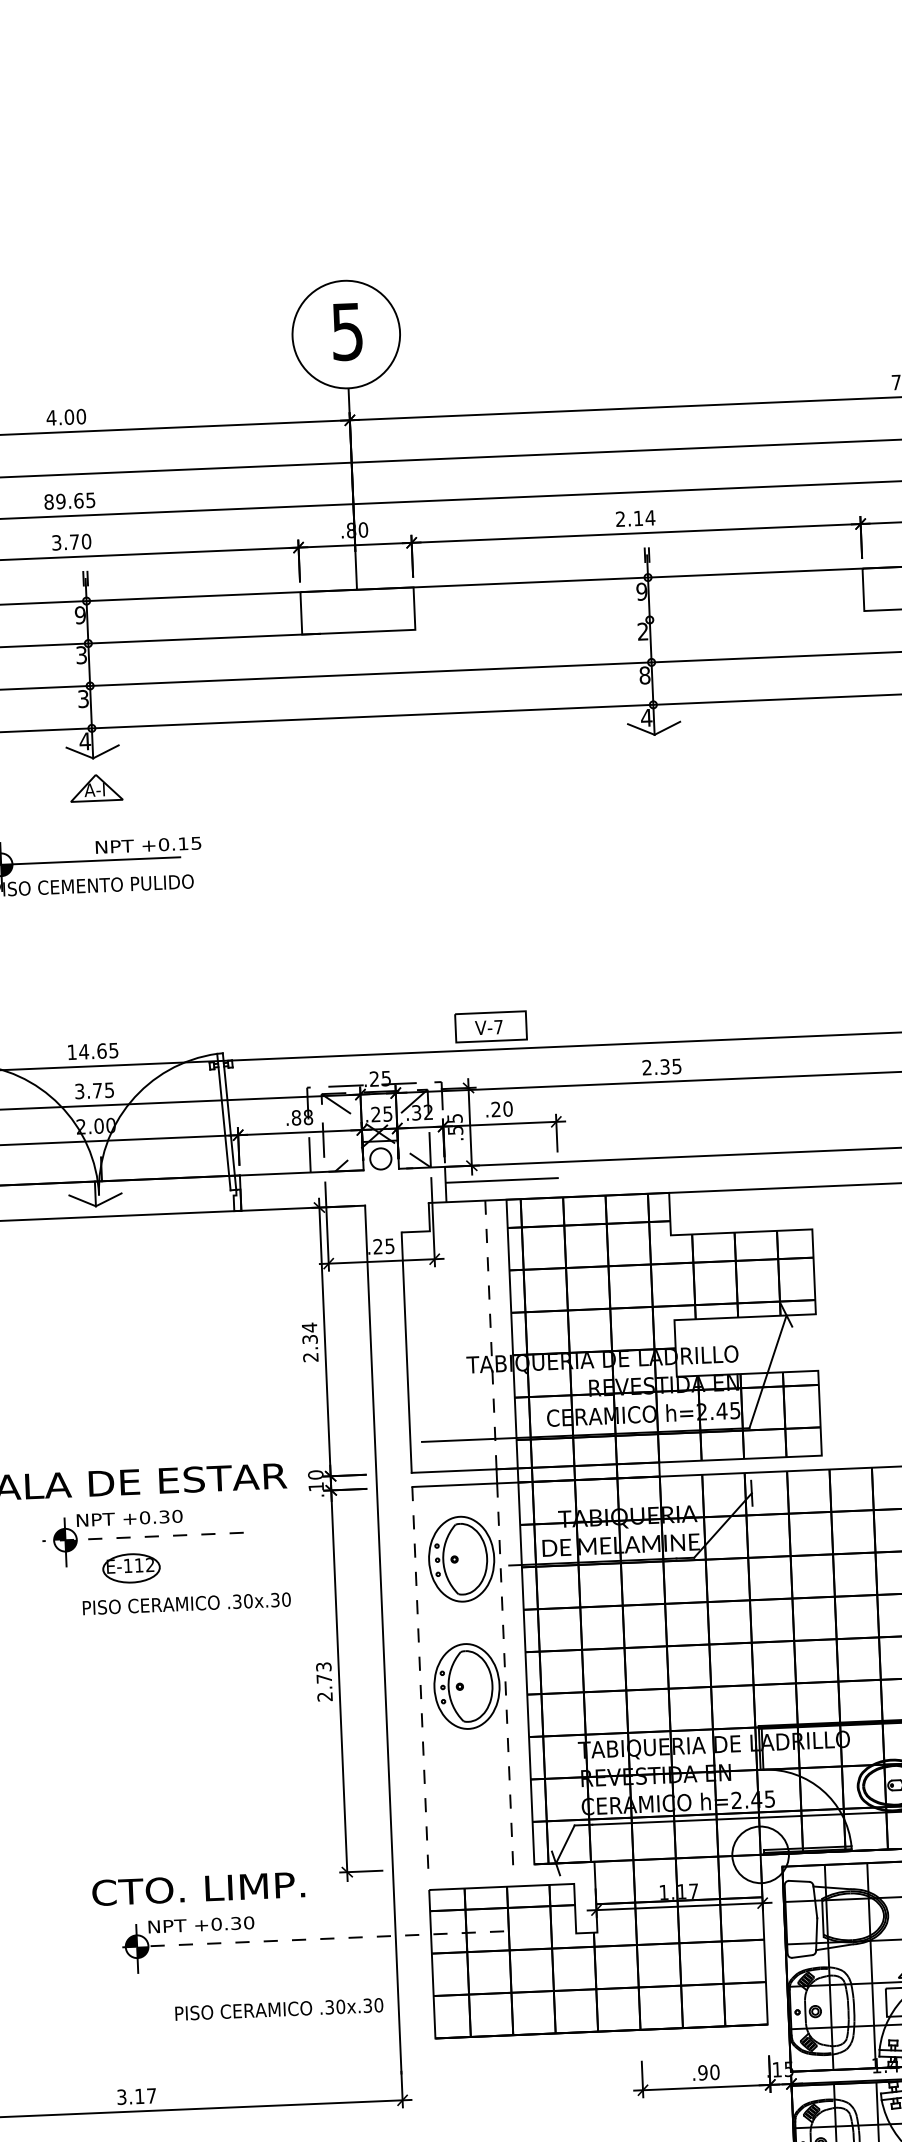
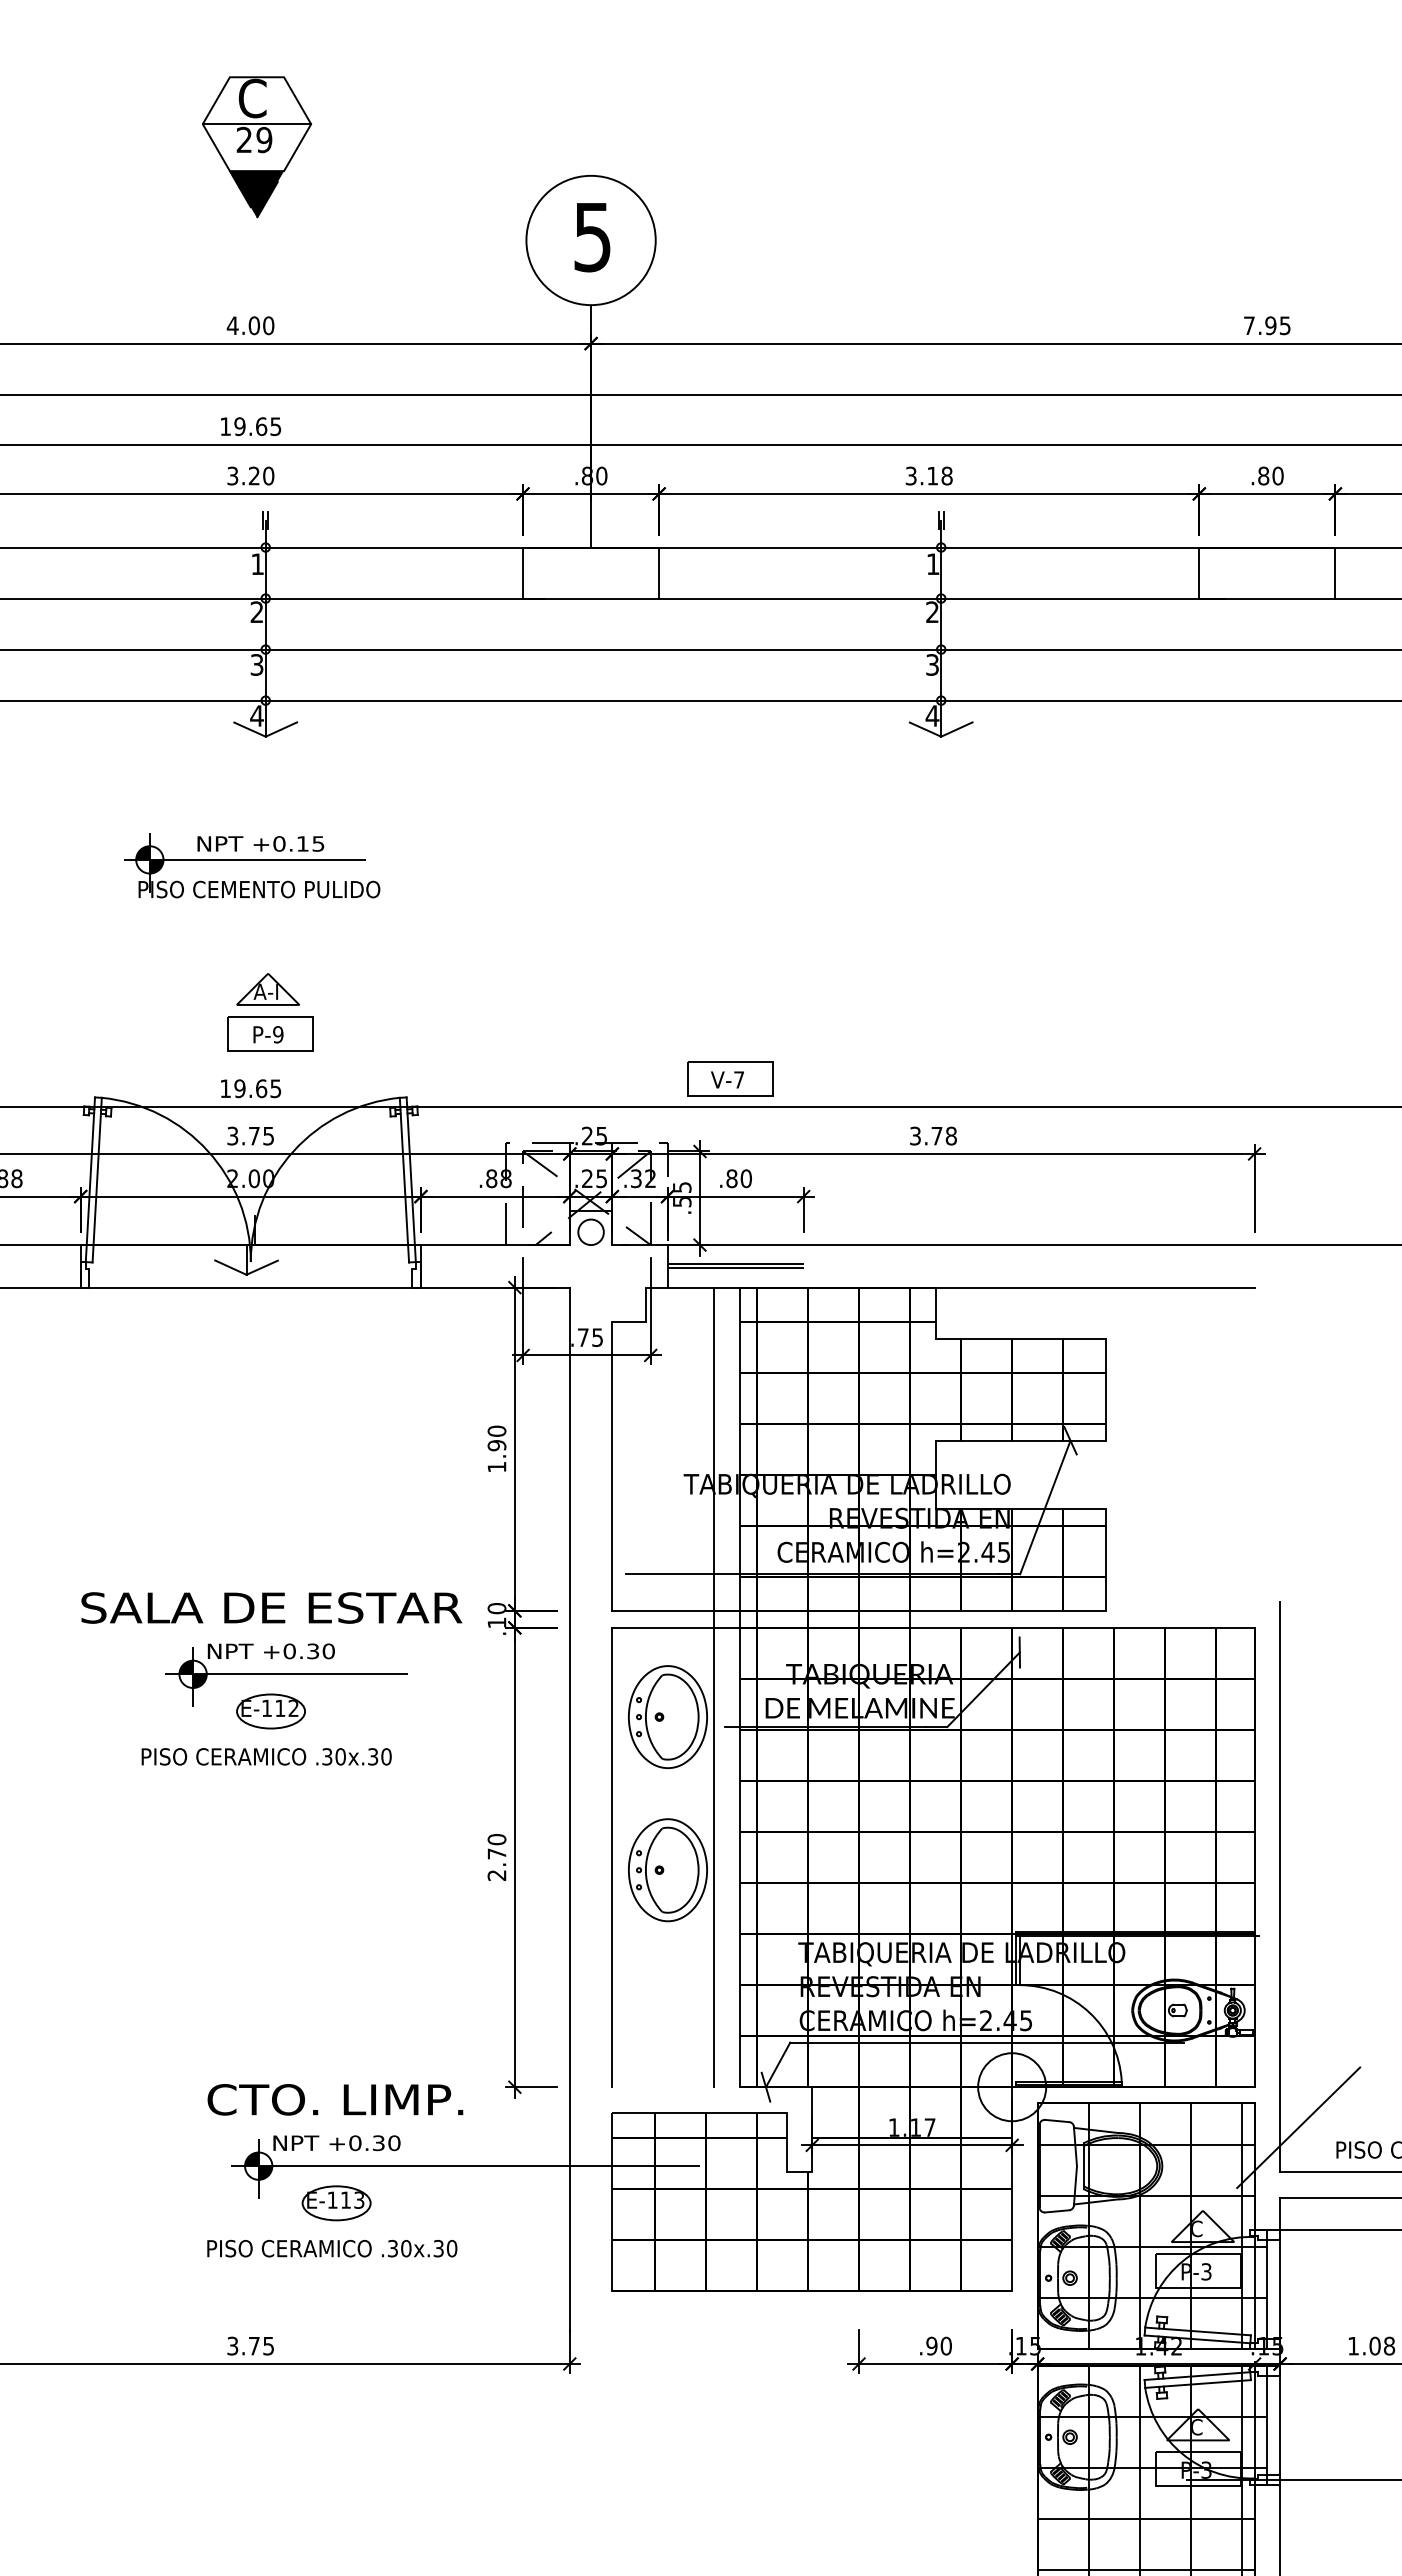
part: (64, 268) -> (256, 147), added
text: (48, 501) -> (225, 426), 89.65 -> 19.65
text: (634, 518) -> (928, 475), 2.14 -> 3.18
text: (73, 541) -> (253, 475), 3.70 -> 3.20
text: (641, 591) -> (932, 564), 9 -> 1
text: (80, 615) -> (257, 564), 9 -> 1
line: (650, 619) -> (941, 598), added
text: (81, 655) -> (256, 612), 3 -> 2
text: (644, 675) -> (932, 664), 8 -> 3
part: (95, 788) -> (267, 989), moved
text: (148, 844) -> (260, 843), moved
part: (107, 1004) -> (270, 1033), added
text: (83, 1051) -> (239, 1088), 14.65 -> 19.65
text: (662, 1066) -> (933, 1135), 2.35 -> 3.78
text: (495, 1109) -> (731, 1178), .20 -> .80
line: (502, 1184) -> (735, 1268), added
text: (377, 1246) -> (582, 1337), .25 -> .75
line: (491, 1335) -> (714, 1449), dashed -> solid
text: (309, 1341) -> (496, 1448), 2.34 -> 1.90
line: (142, 1537) -> (285, 1674), dashed -> solid
text: (186, 1603) -> (266, 1756), moved
text: (323, 1666) -> (496, 1839), 2.73 -> 2.70
line: (505, 1674) -> (714, 1857), dashed -> solid
line: (420, 1677) -> (612, 1857), dashed -> solid
line: (309, 1939) -> (465, 2166), dashed -> solid
part: (203, 1975) -> (336, 2203), added
text: (279, 2009) -> (332, 2248), moved
text: (145, 2096) -> (261, 2346), 3.17 -> 3.75

